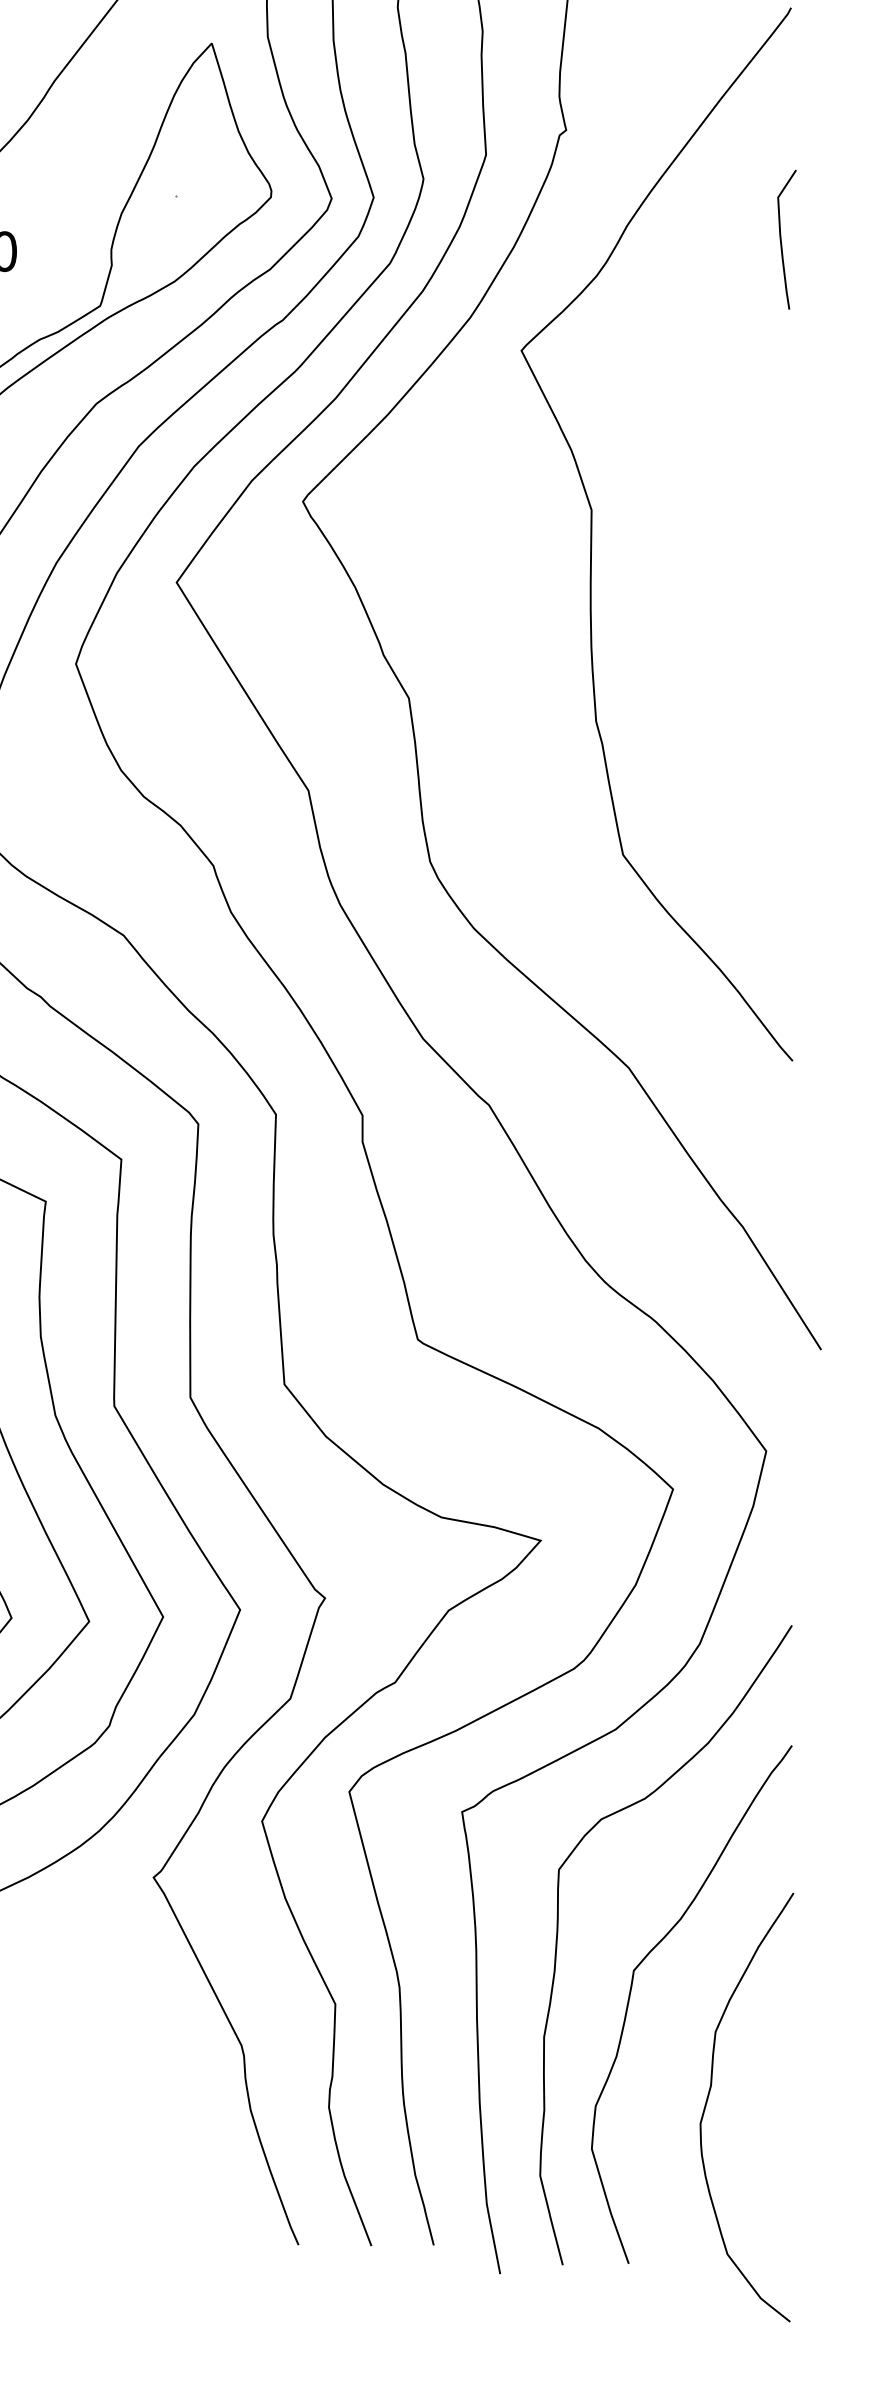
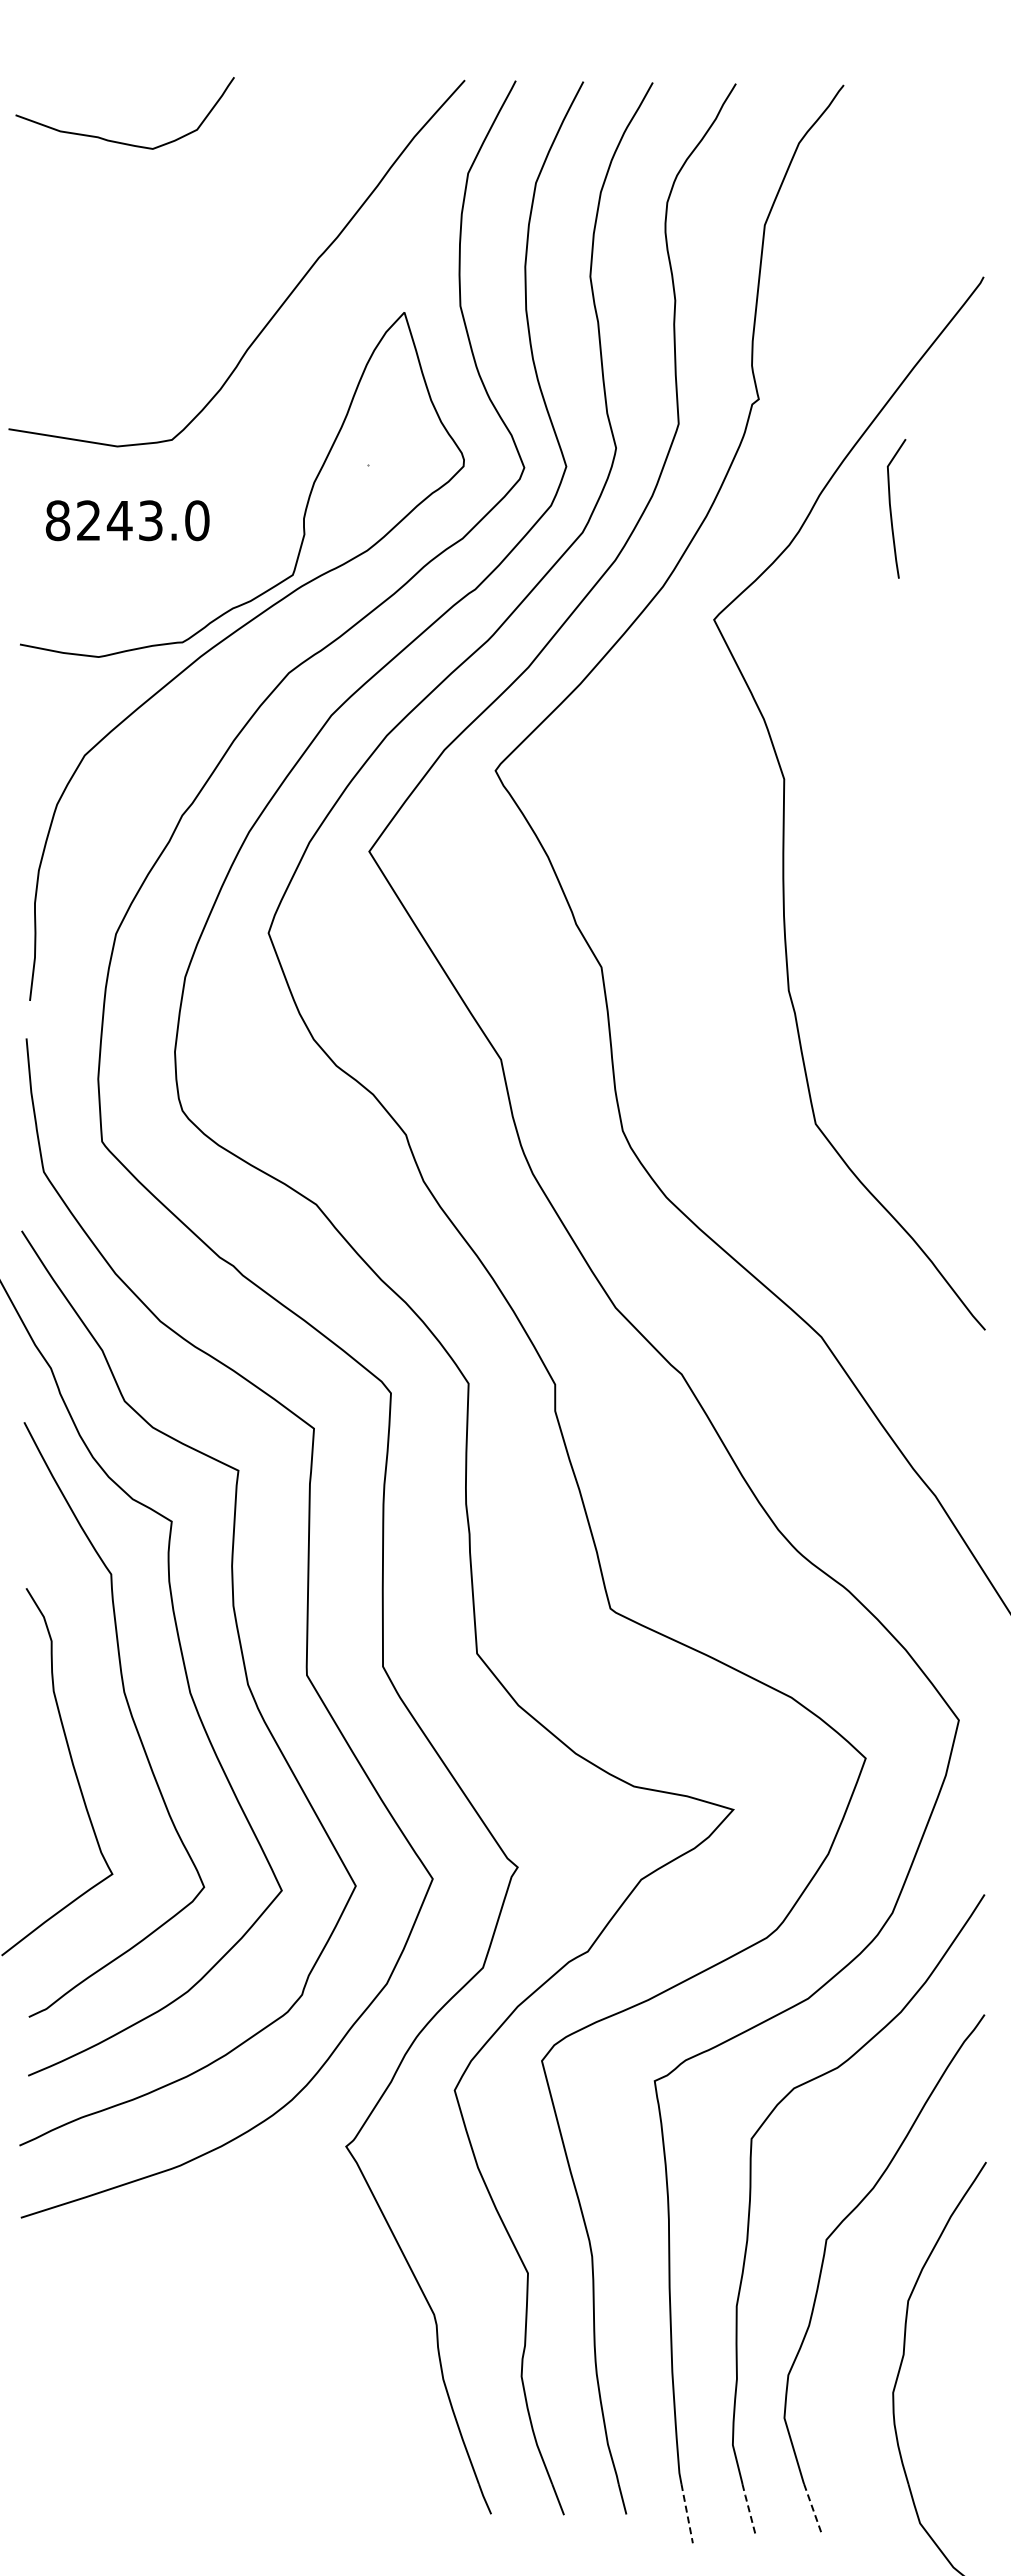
curve: (781, 239) -> (891, 508), moved
line: (555, 2239) -> (748, 2508), solid -> dashed
line: (619, 2239) -> (812, 2508), solid -> dashed
line: (494, 2245) -> (687, 2514), solid -> dashed

